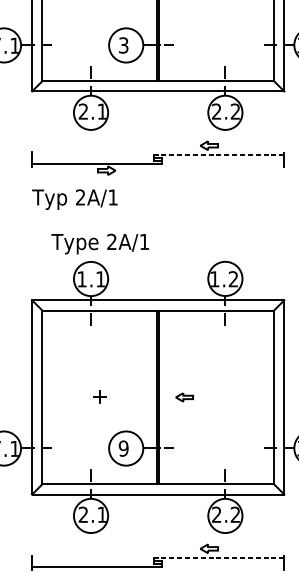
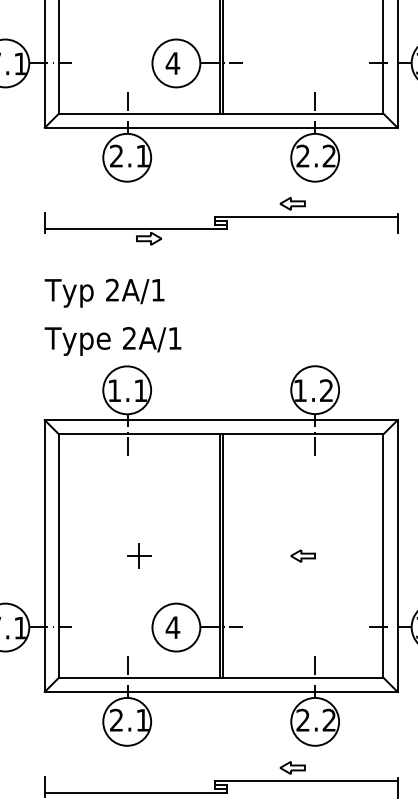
text: (123, 45) -> (172, 63), 3 -> 4
line: (218, 155) -> (305, 217), dashed -> solid
text: (74, 199) -> (104, 292), moved
text: (99, 244) -> (112, 341), moved
part: (99, 397) -> (139, 555), size x1.43
part: (184, 397) -> (302, 555), moved
text: (123, 448) -> (172, 627), 9 -> 4
line: (218, 558) -> (305, 781), dashed -> solid

